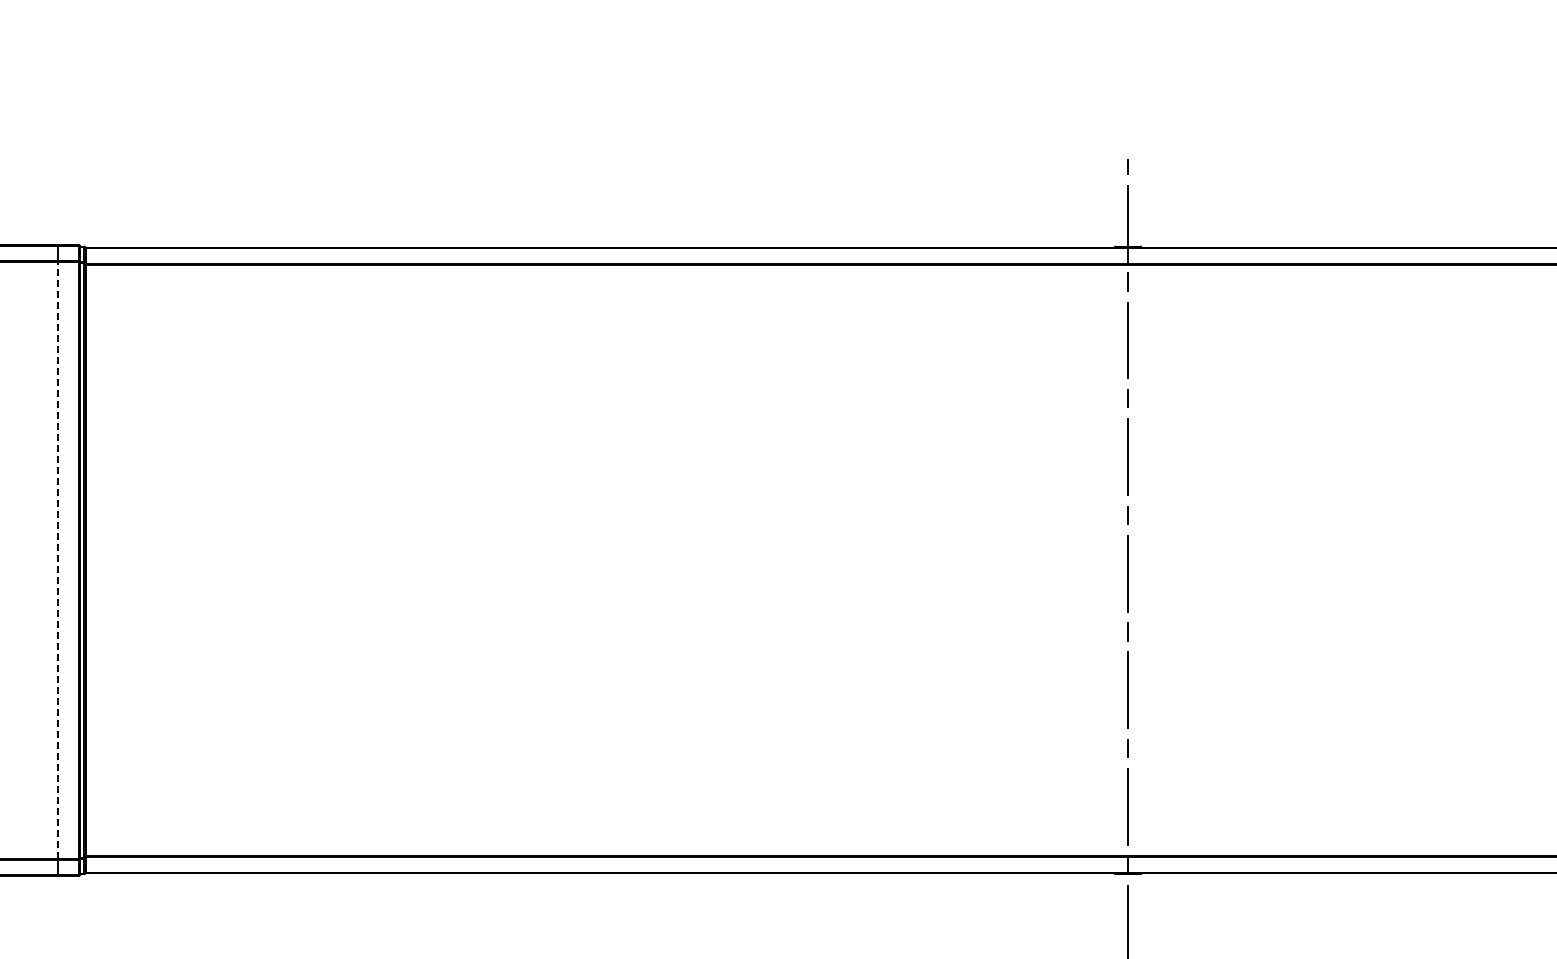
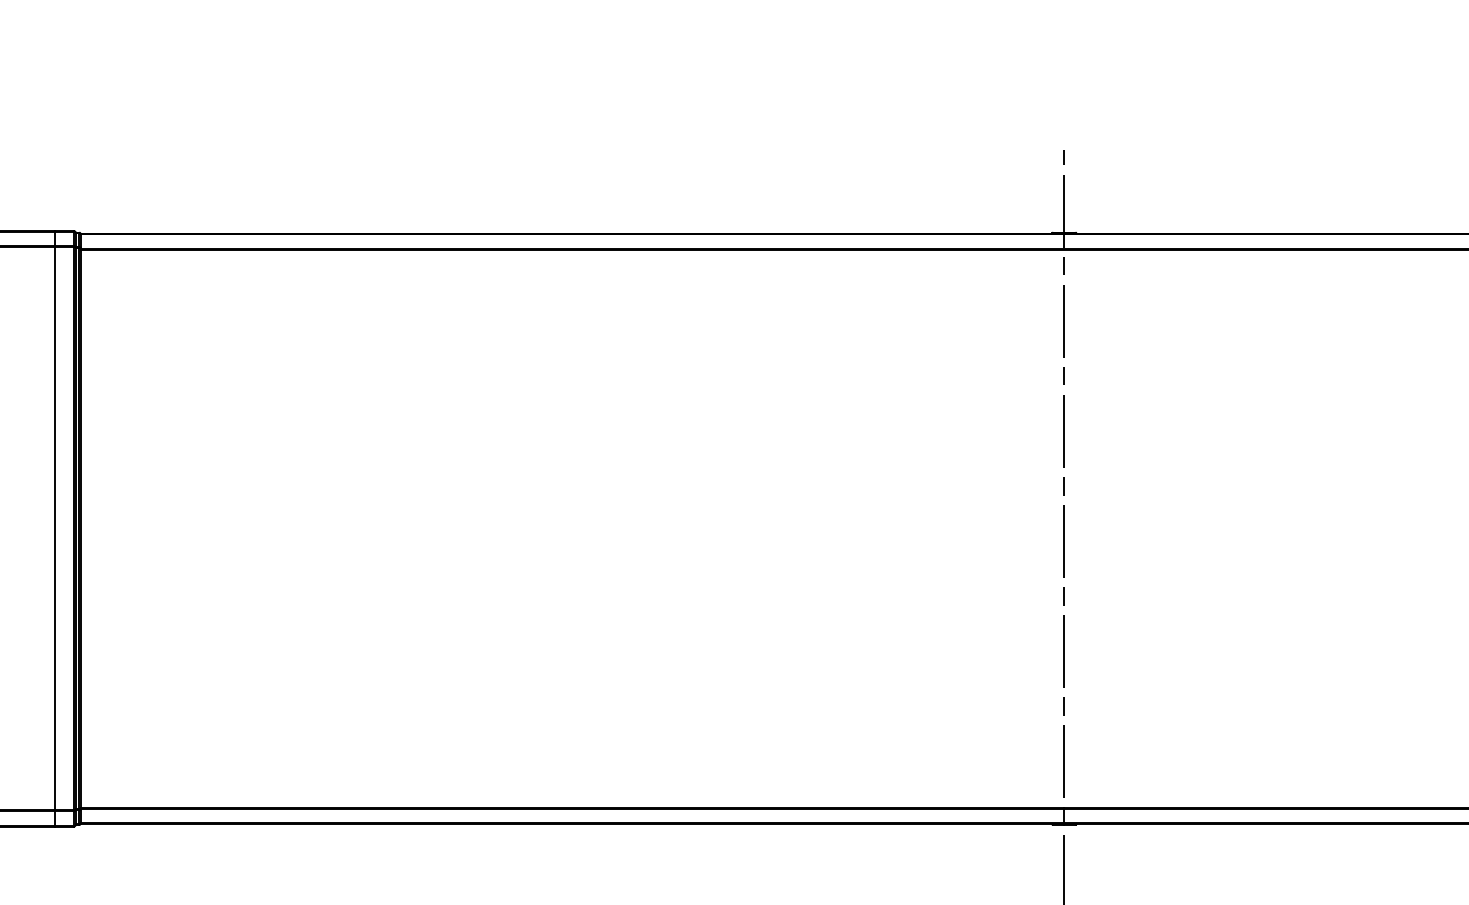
line: (58, 559) -> (55, 527), dashed -> solid

